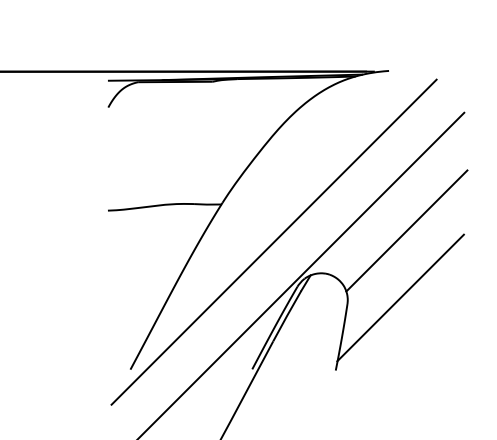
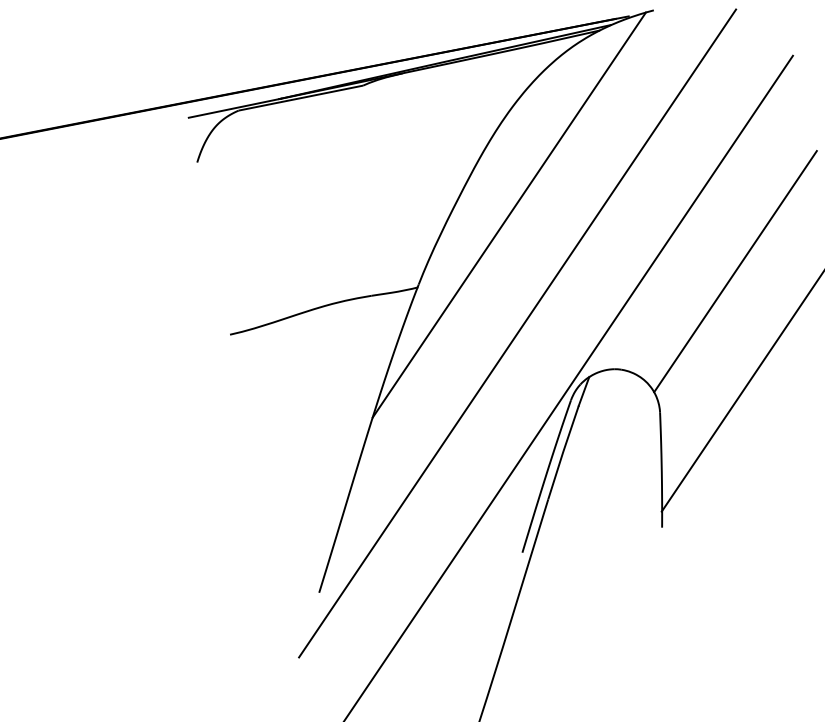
line: (282, 172) -> (508, 214), added

